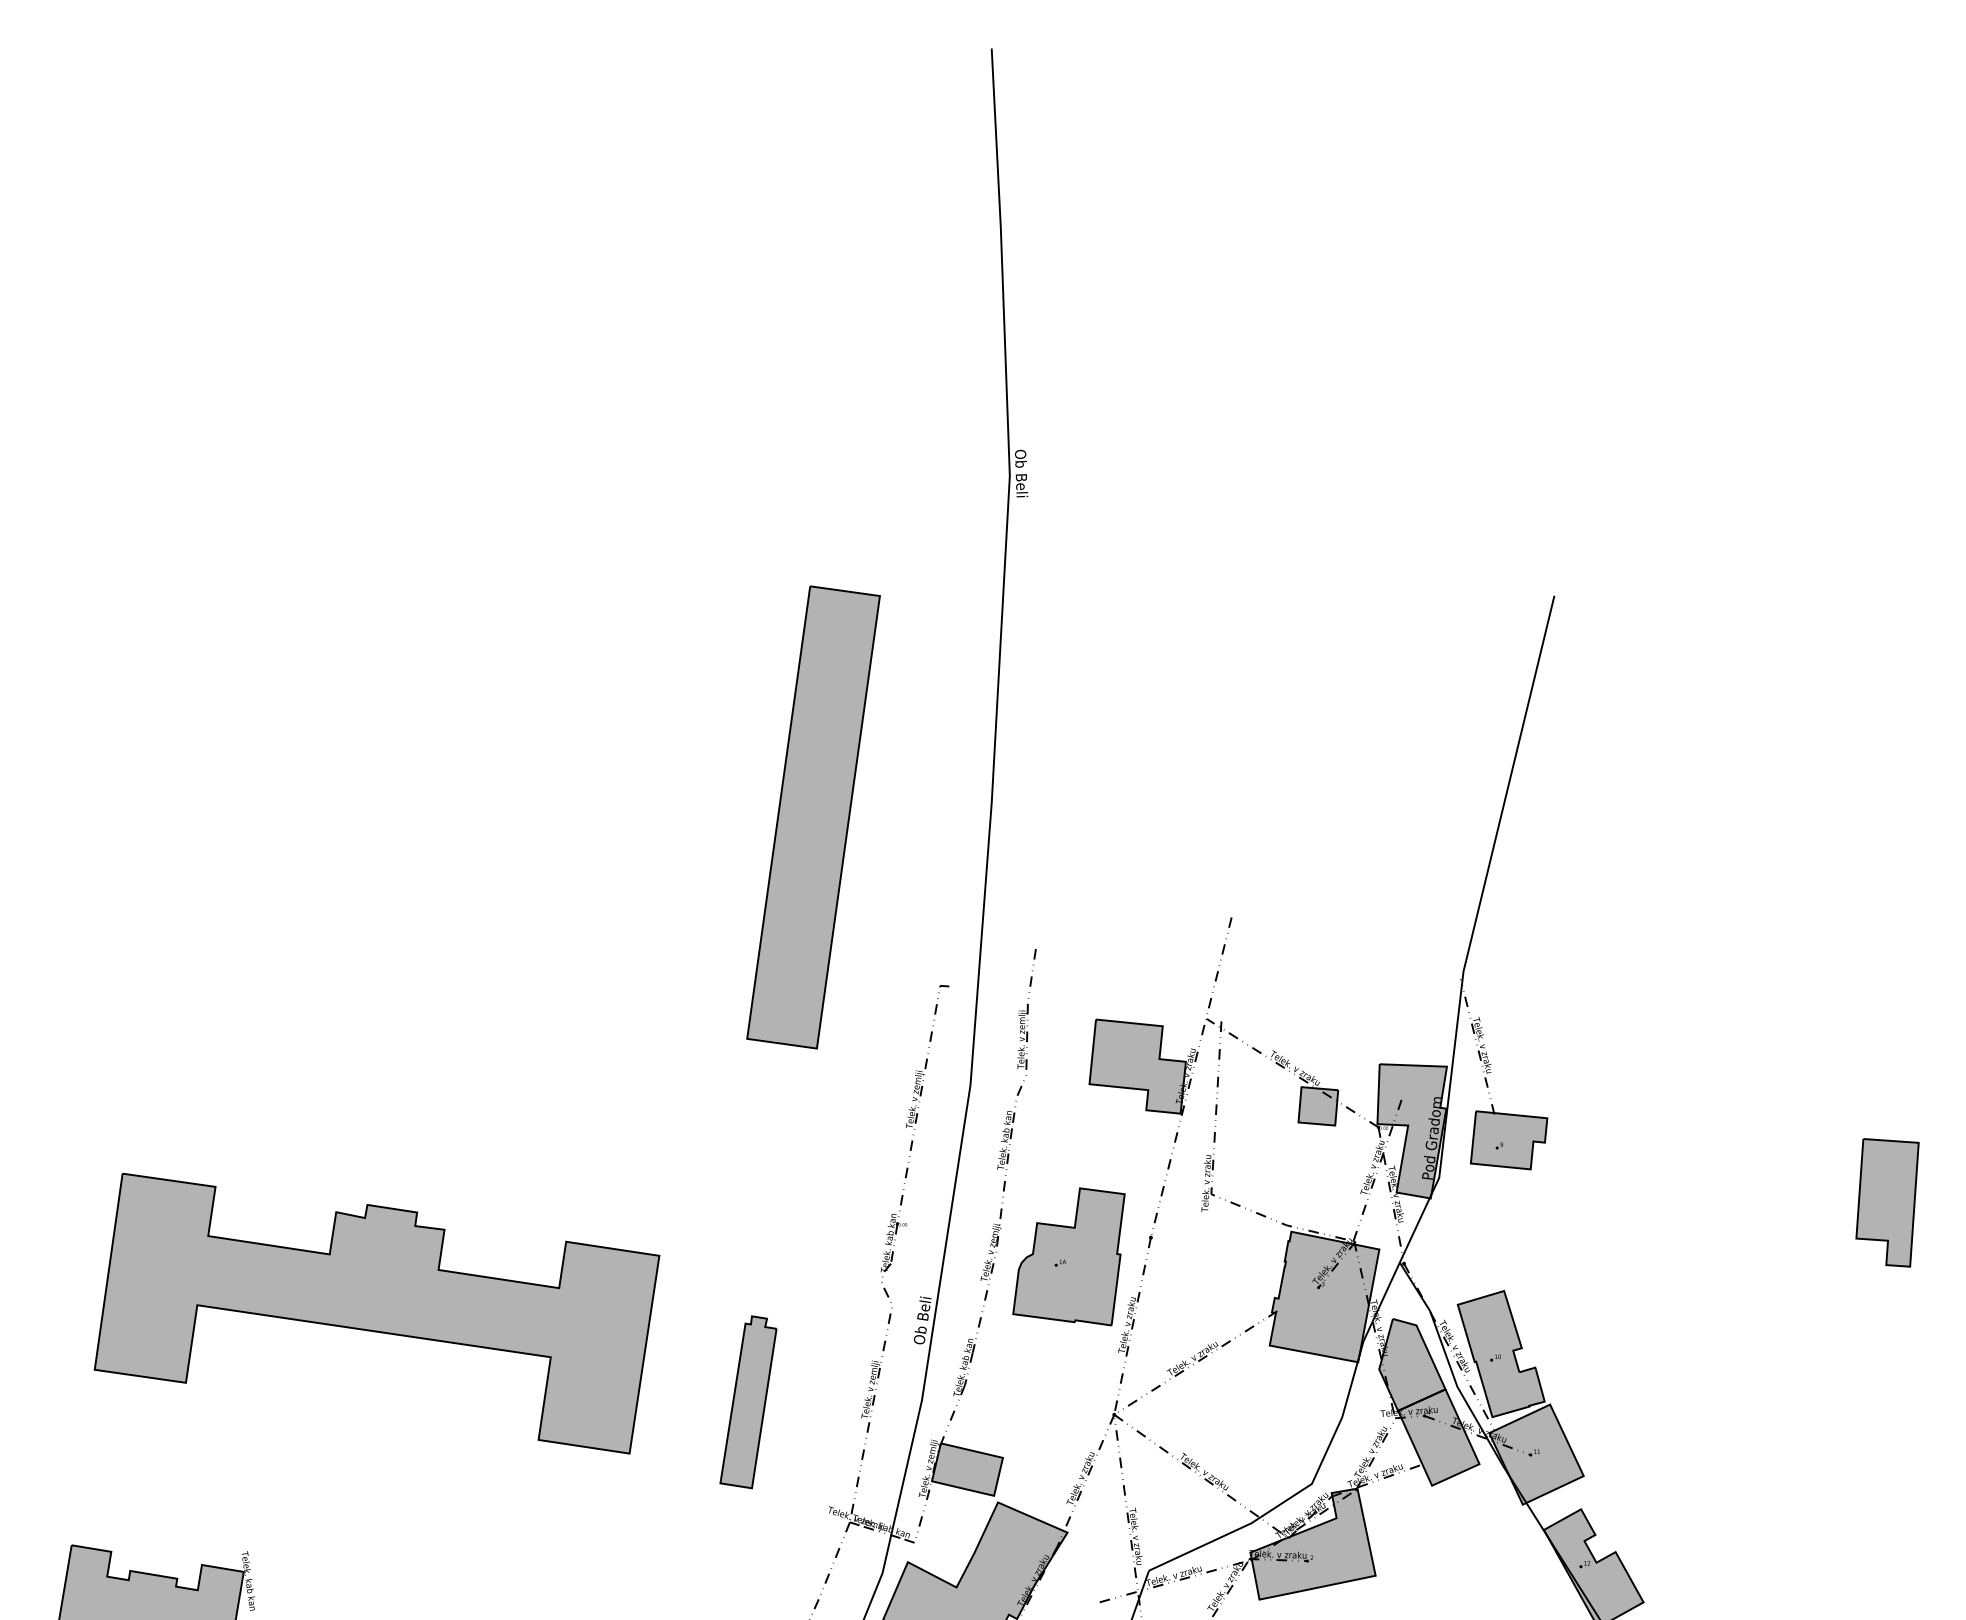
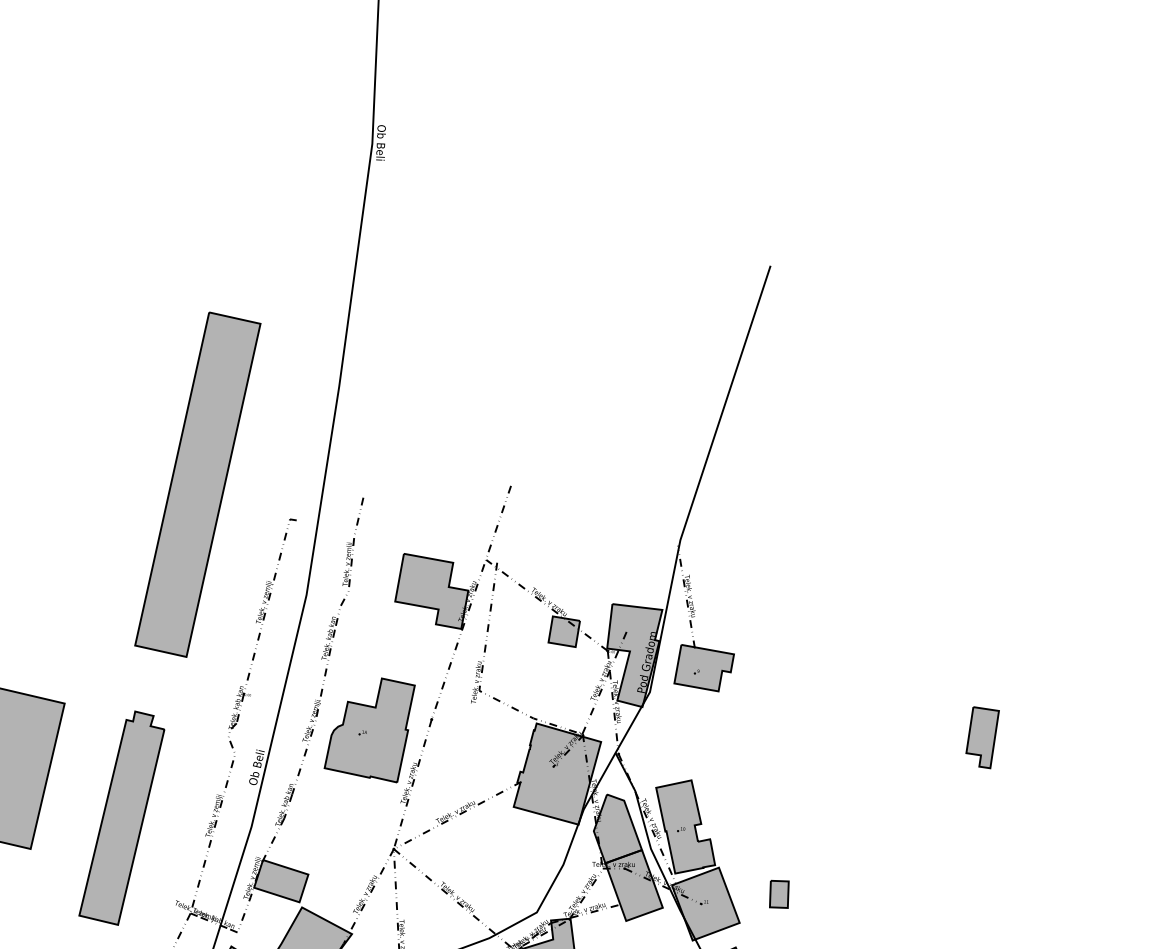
part: (813, 817) -> (197, 484), moved
part: (1887, 1202) -> (982, 737), size x0.62
part: (748, 1402) -> (122, 818), size x1.67
part: (1633, 1433) -> (779, 894), added

